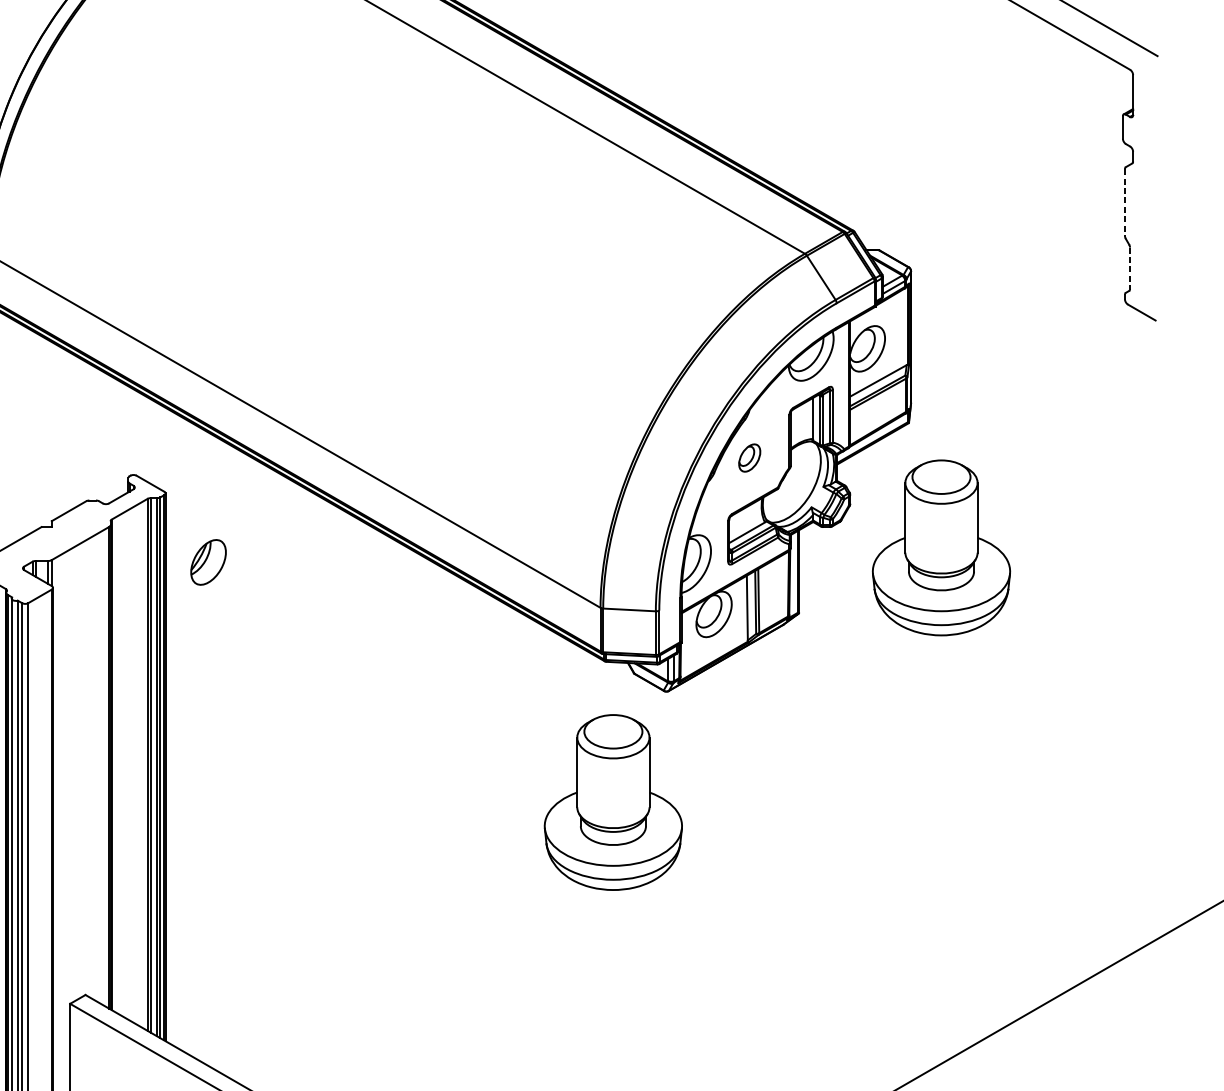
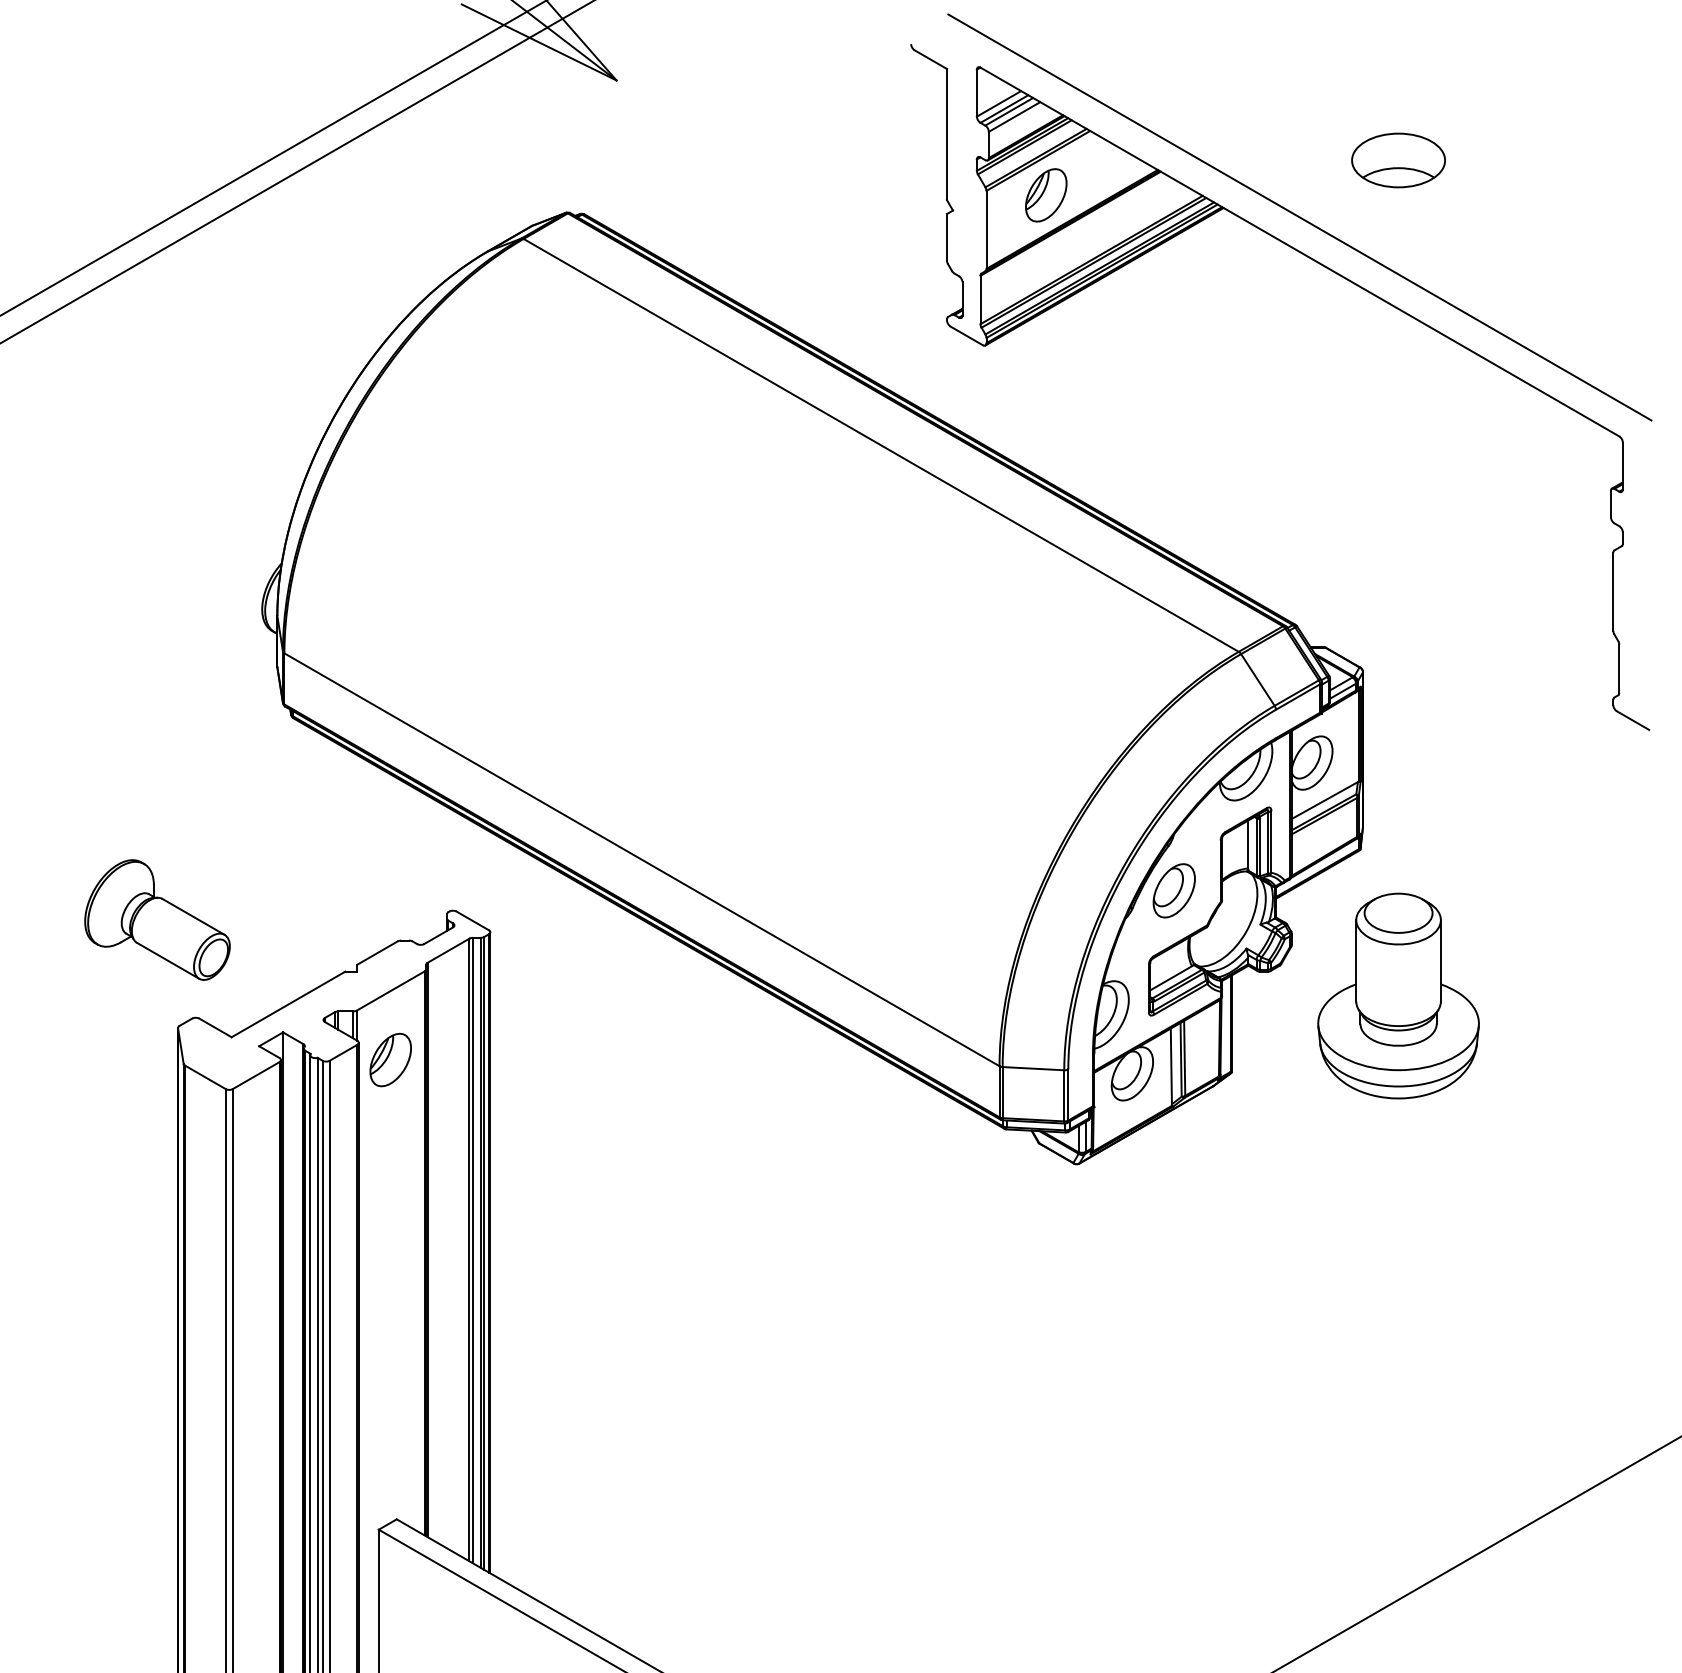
line: (1125, 203) -> (1613, 592), dashed -> solid
line: (1130, 268) -> (1619, 669), dashed -> solid
part: (749, 457) -> (1173, 890), size x1.67
part: (208, 561) -> (390, 1059), moved
part: (613, 802) -> (1014, 1293), removed

